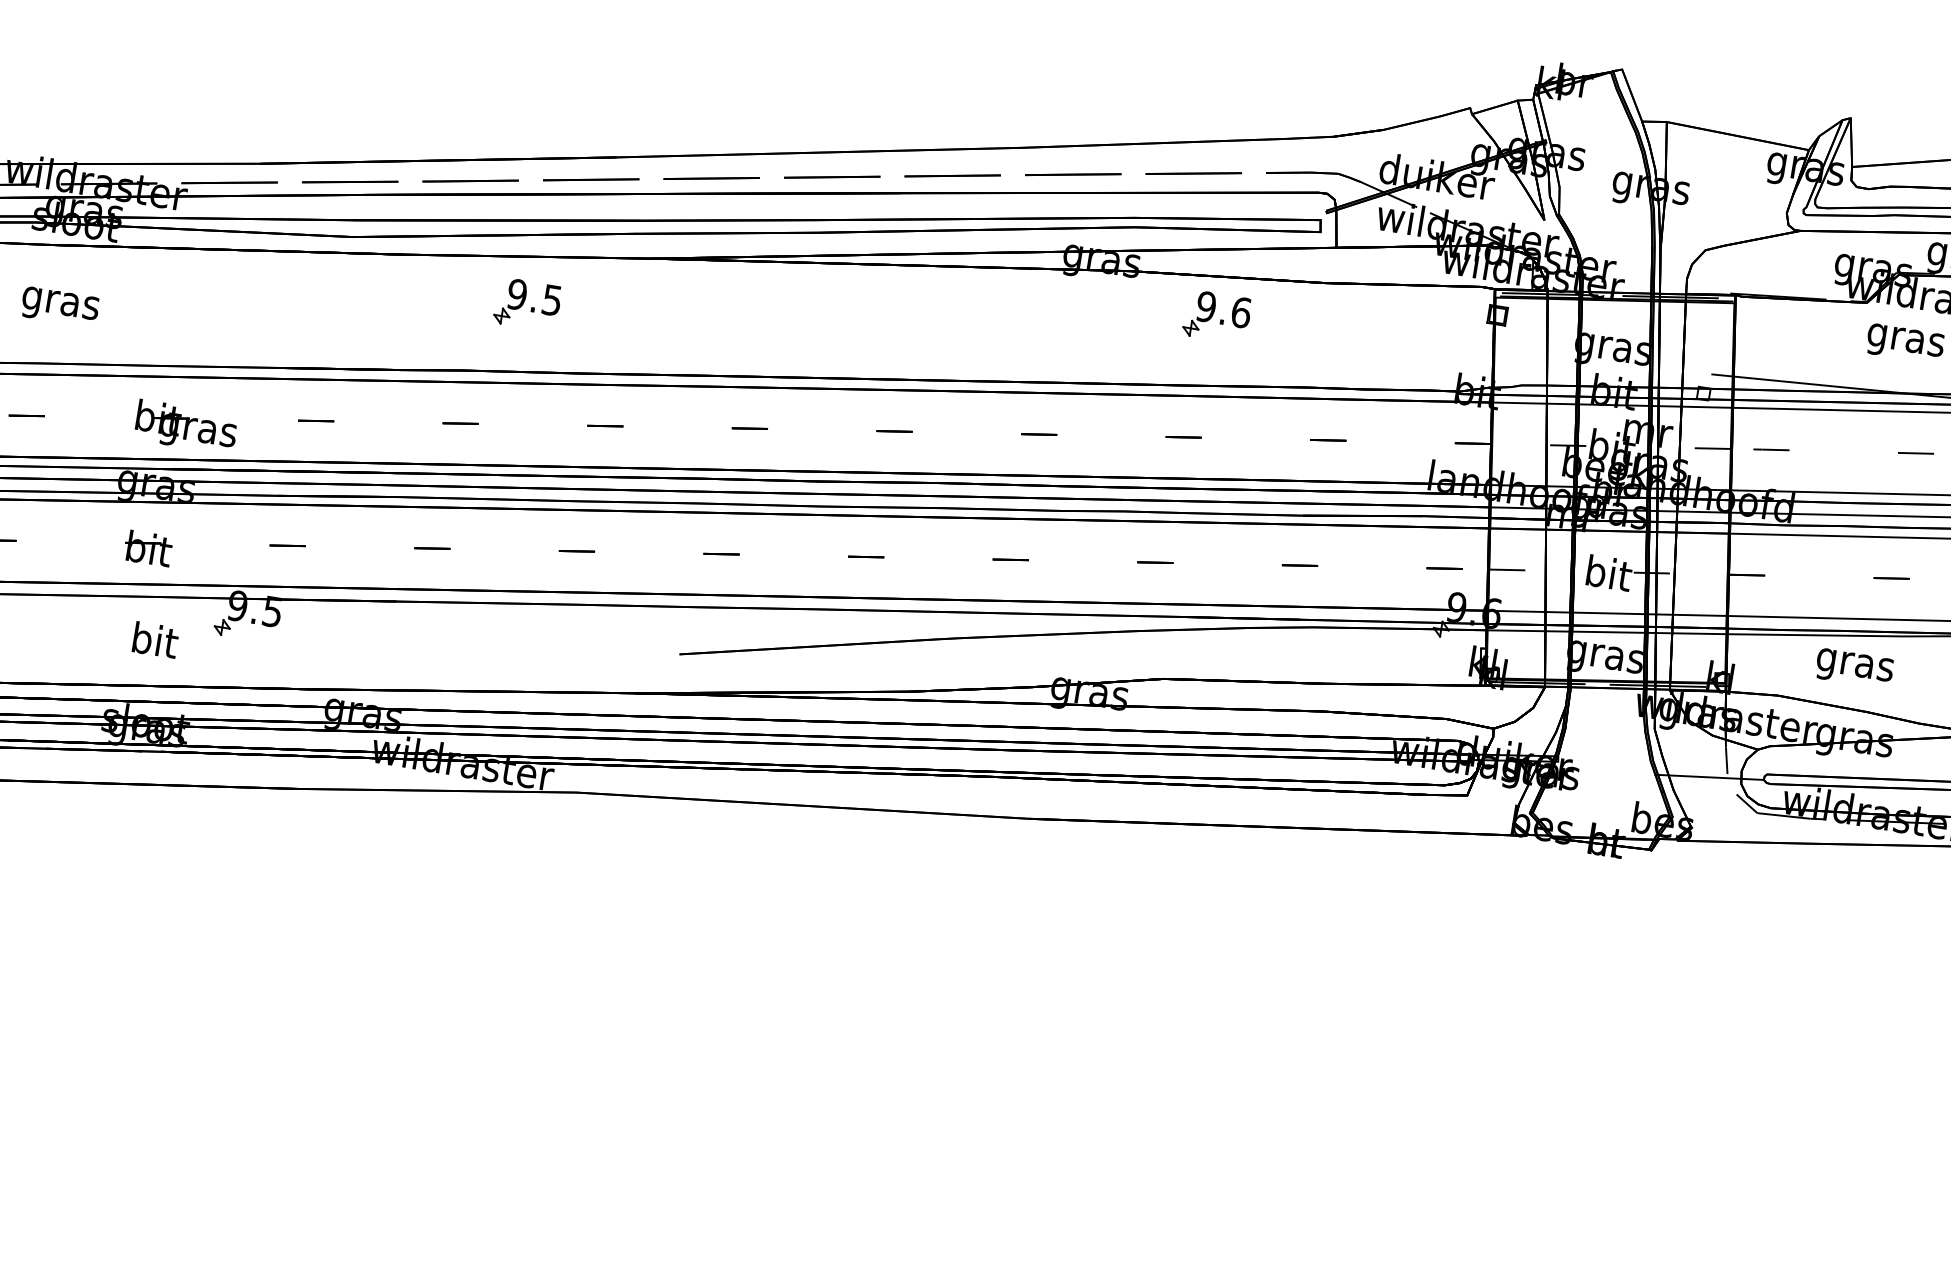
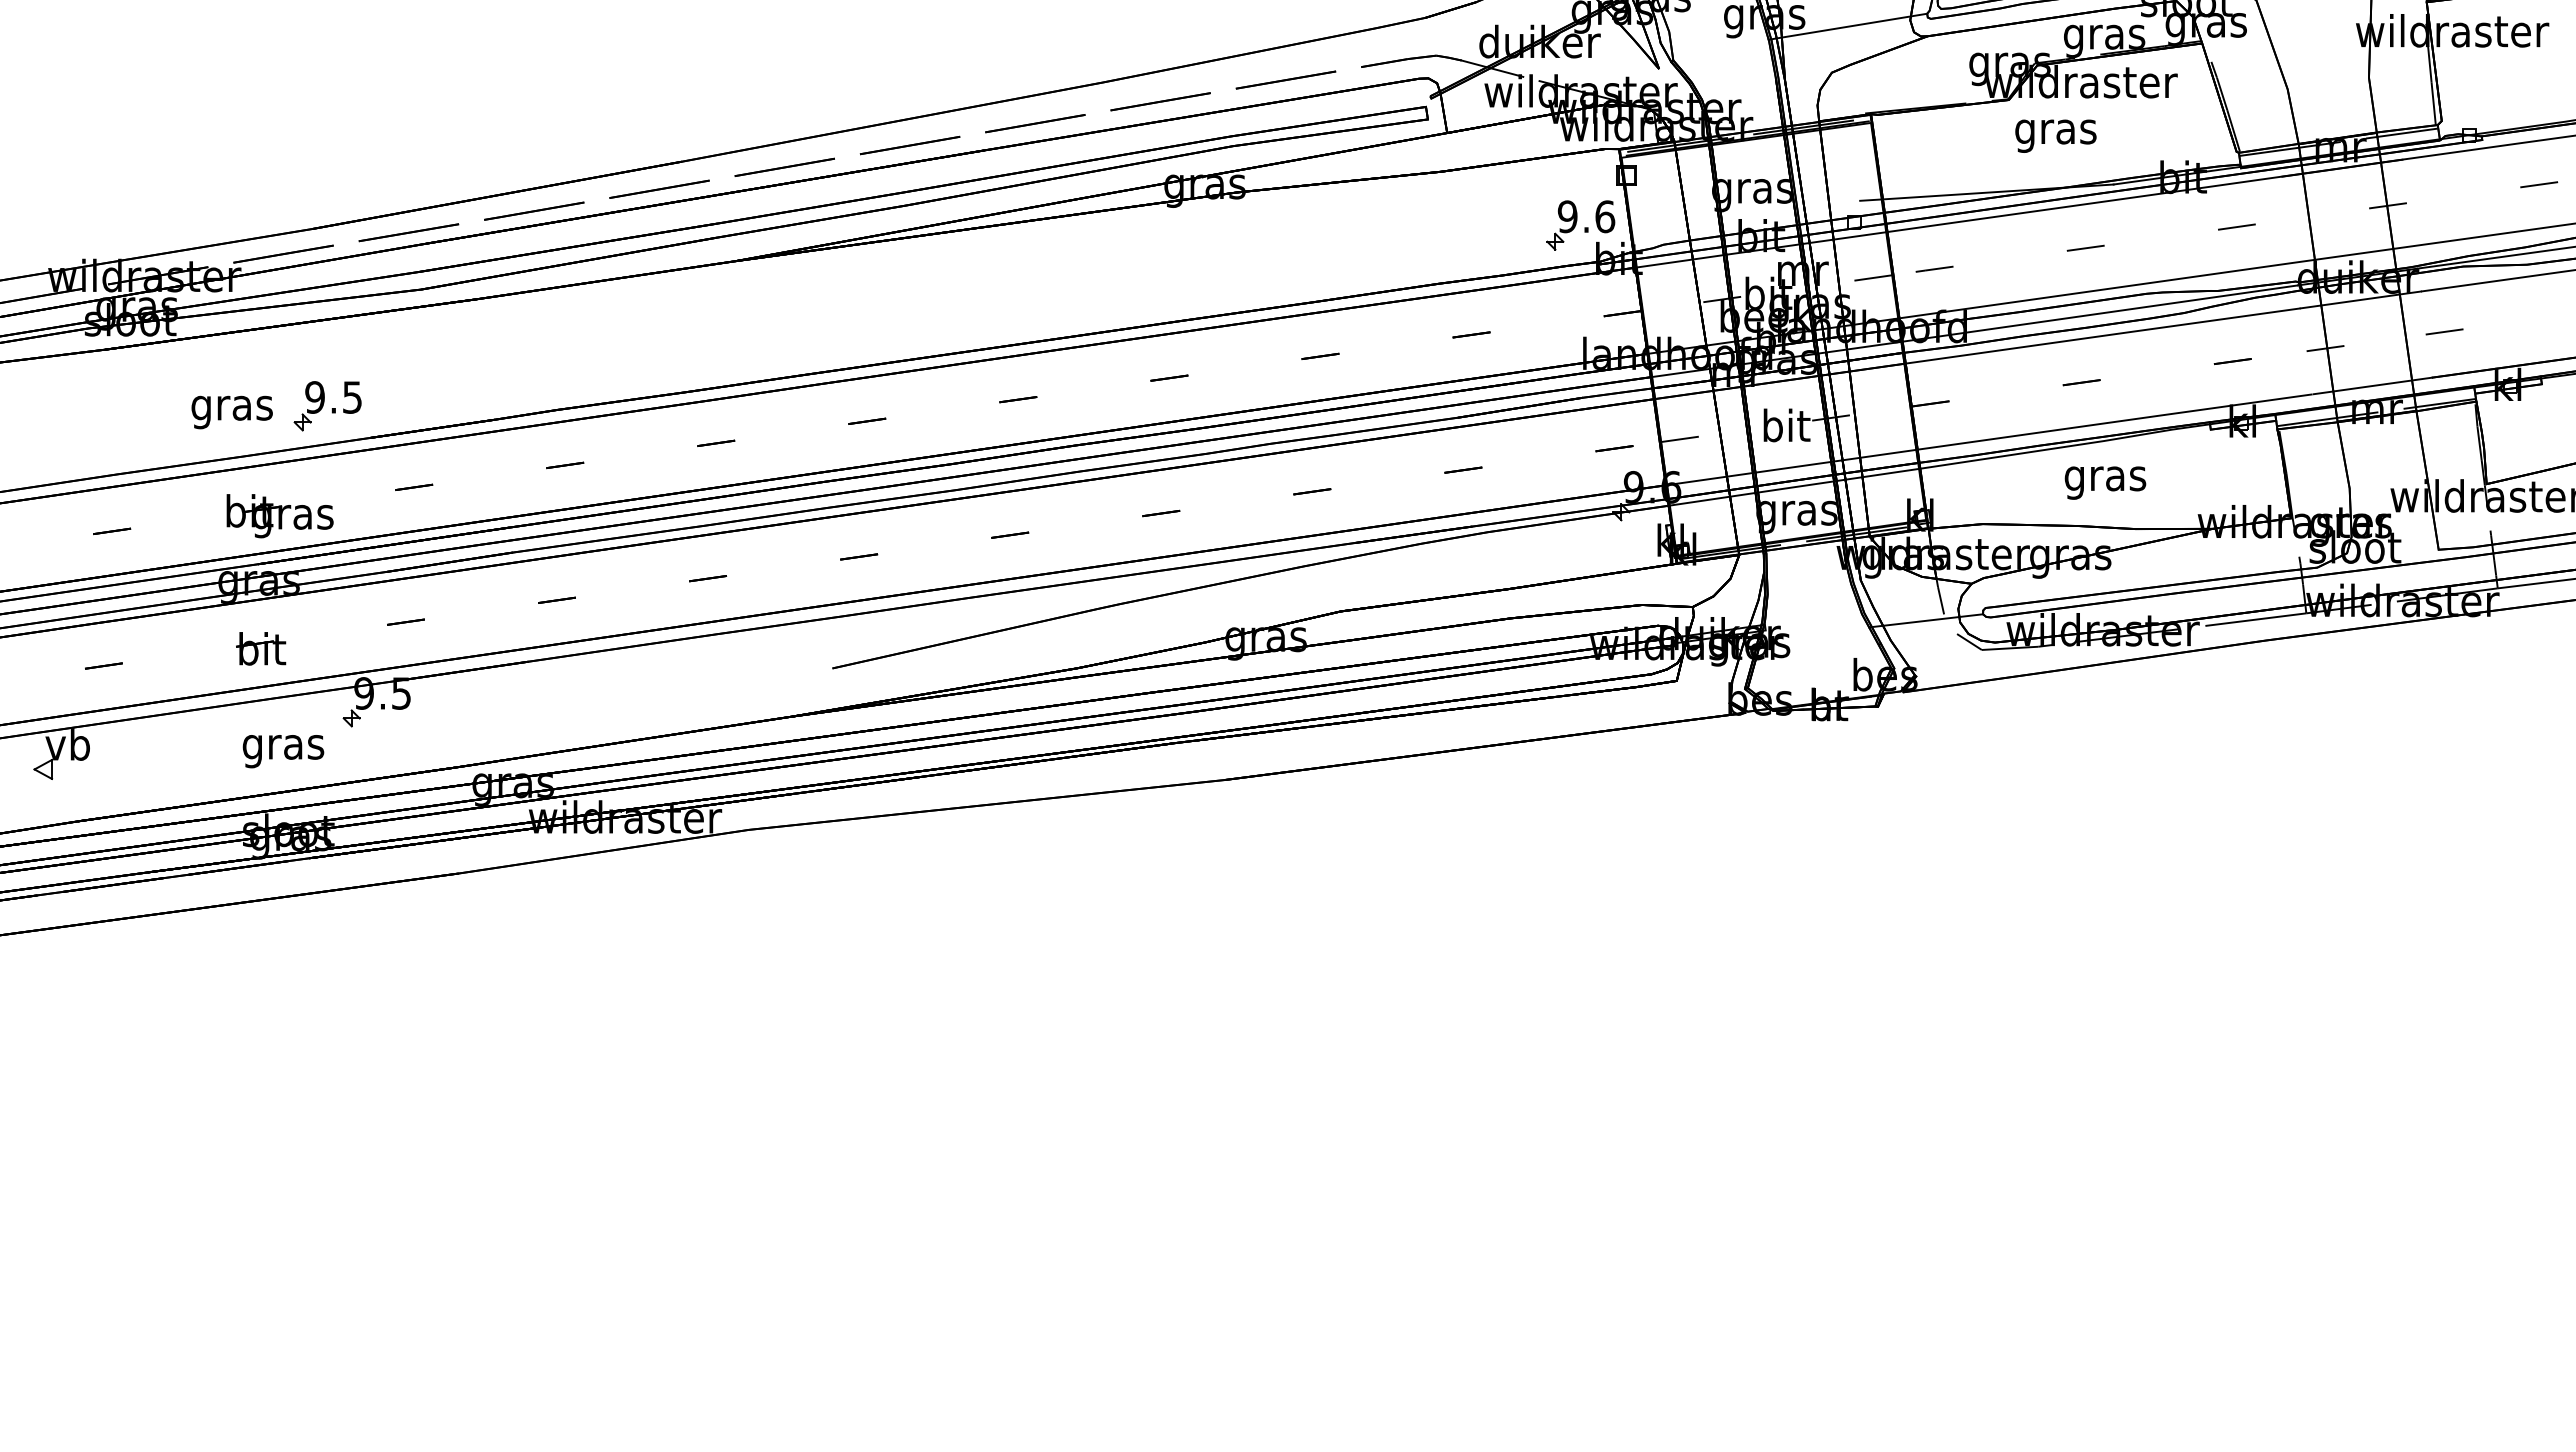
line: (1727, 209) -> (1847, 26), added
part: (527, 304) -> (327, 406), moved
text: (59, 307) -> (231, 412), moved
part: (1216, 317) -> (1580, 225), moved
text: (154, 644) -> (283, 747), bit -> gras
text: (1854, 668) -> (2105, 482), moved

